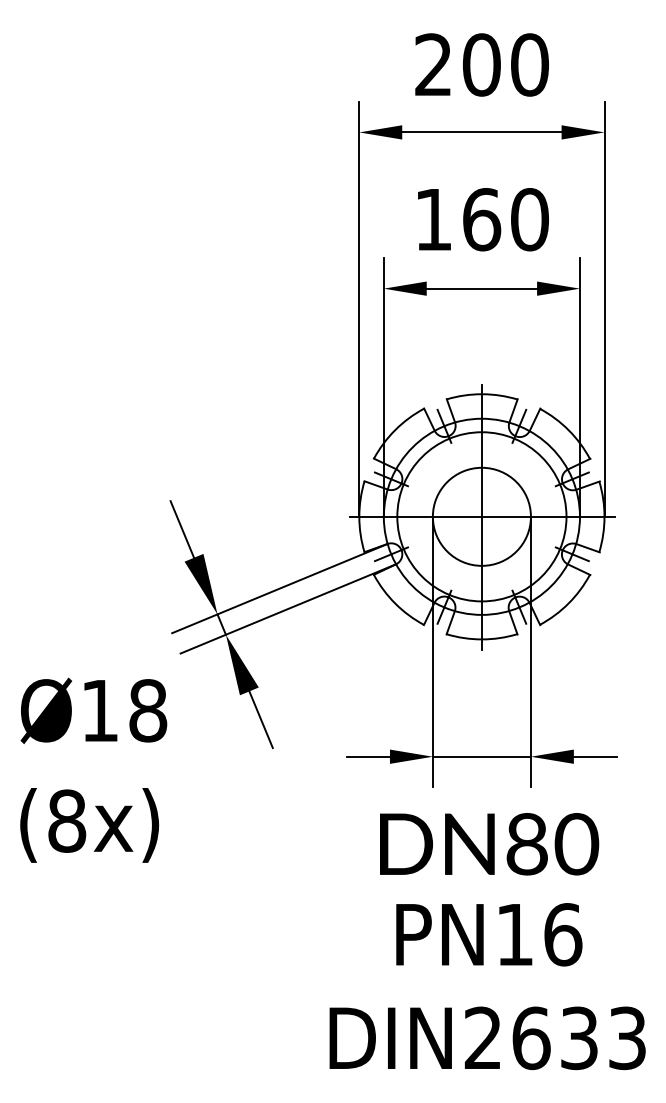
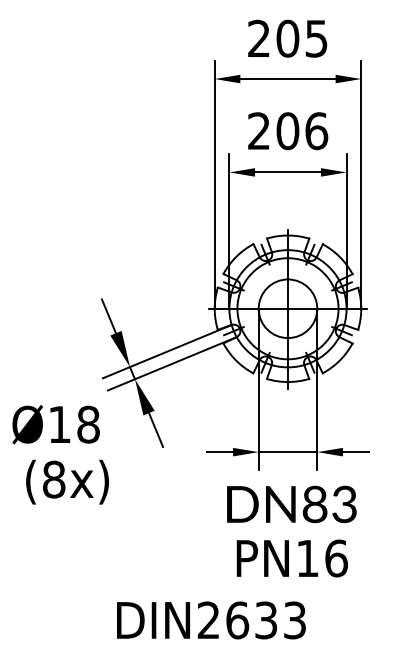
text: (529, 64) -> (316, 38), 200 -> 205
text: (482, 218) -> (288, 130), 160 -> 206
text: (89, 824) -> (67, 481), moved
text: (576, 844) -> (344, 504), DN80 -> DN83
text: (487, 1038) -> (211, 620), moved

